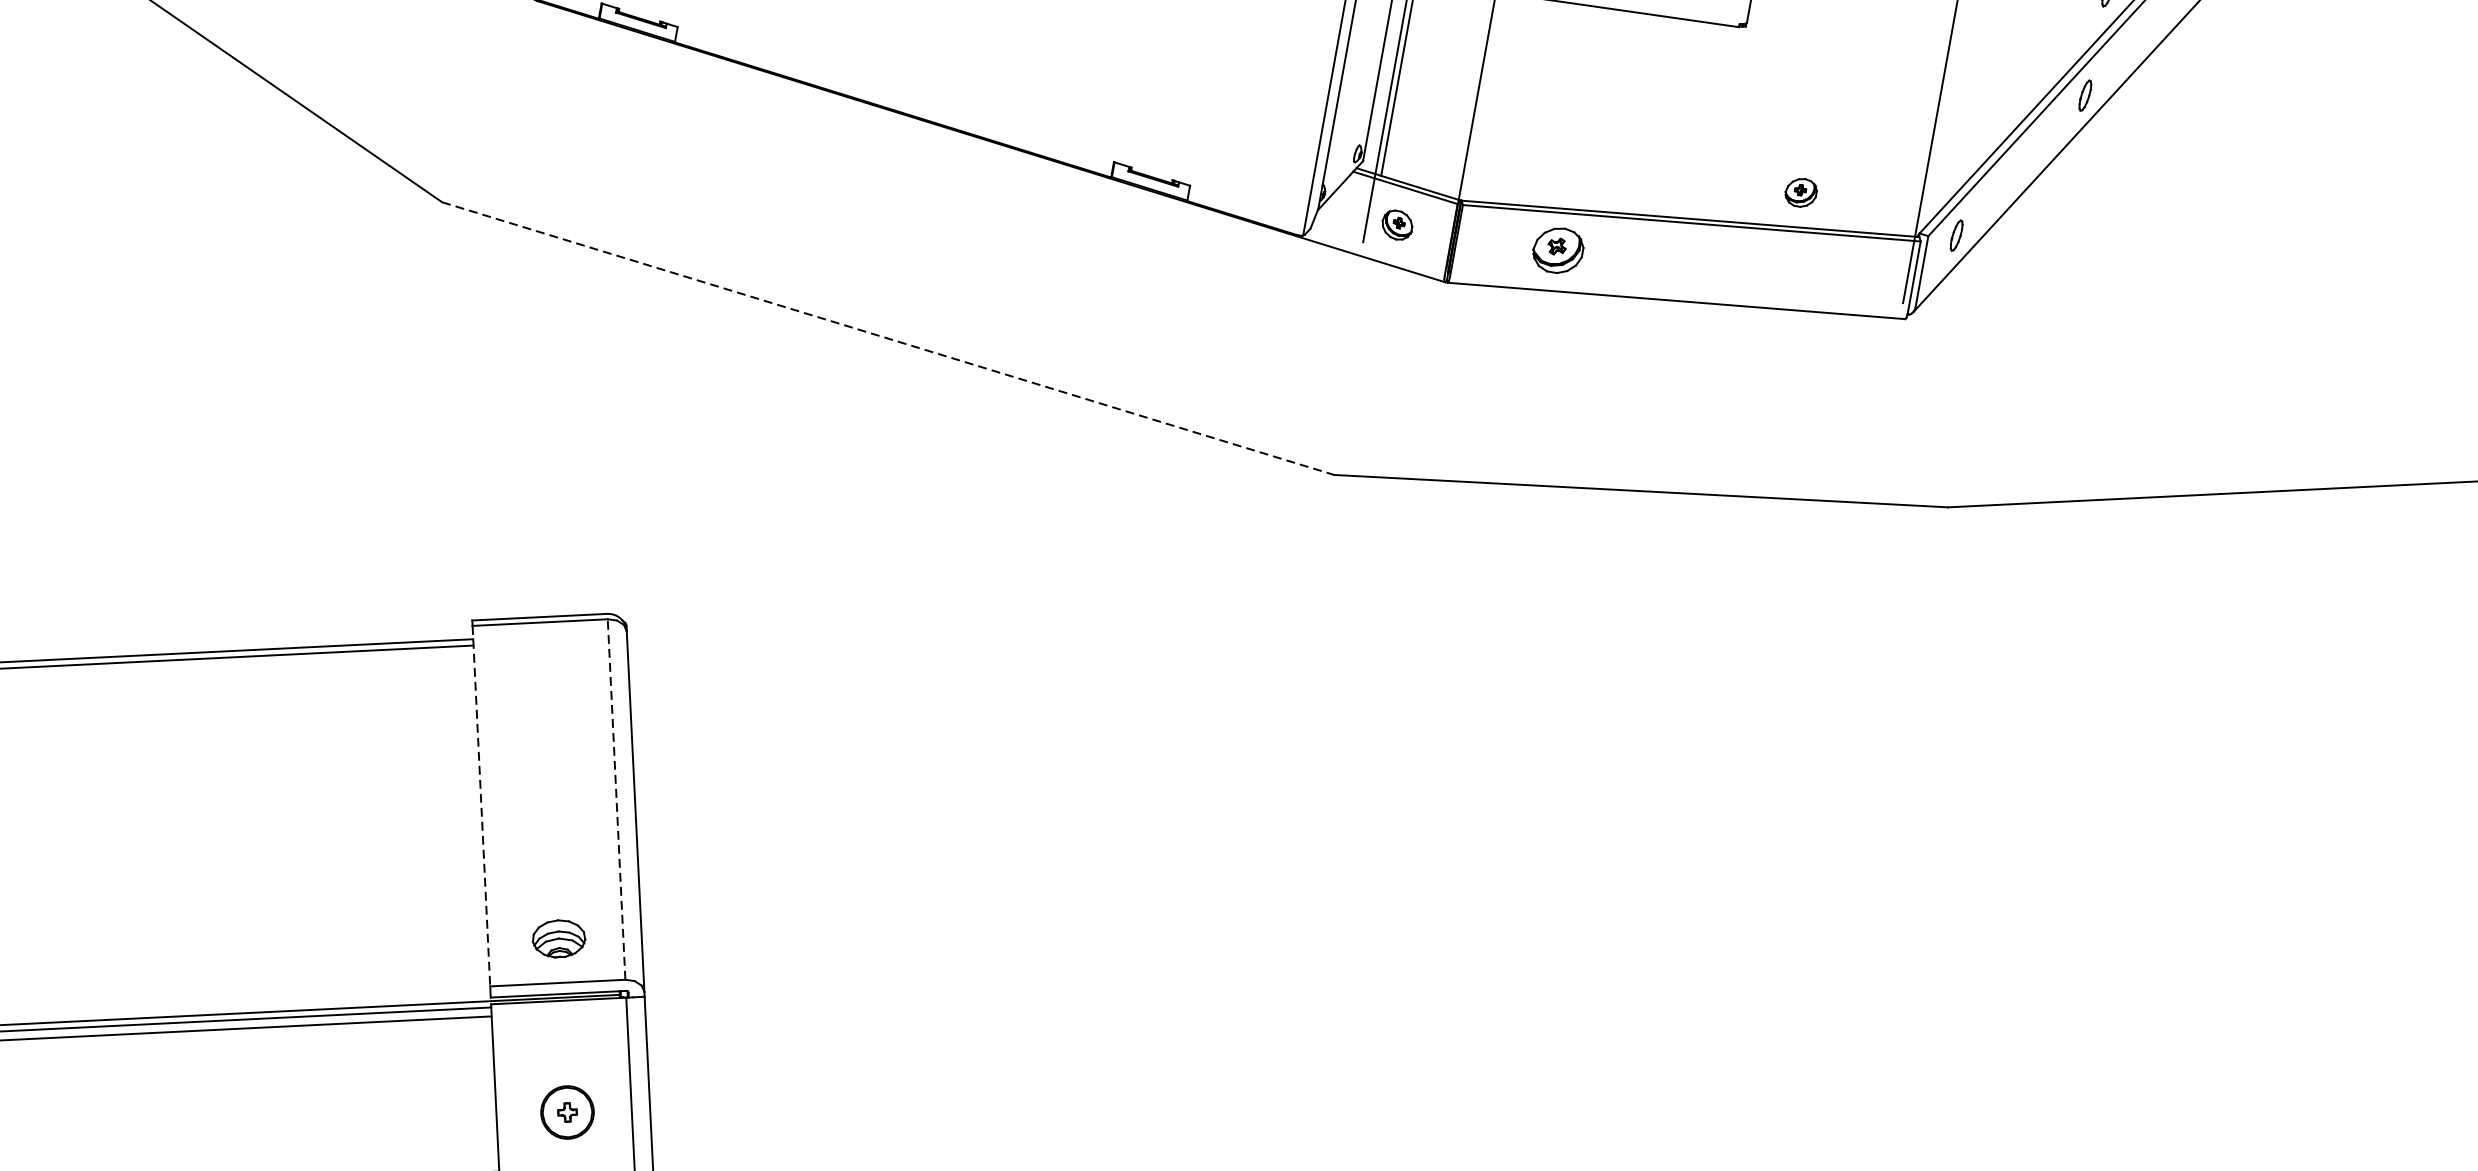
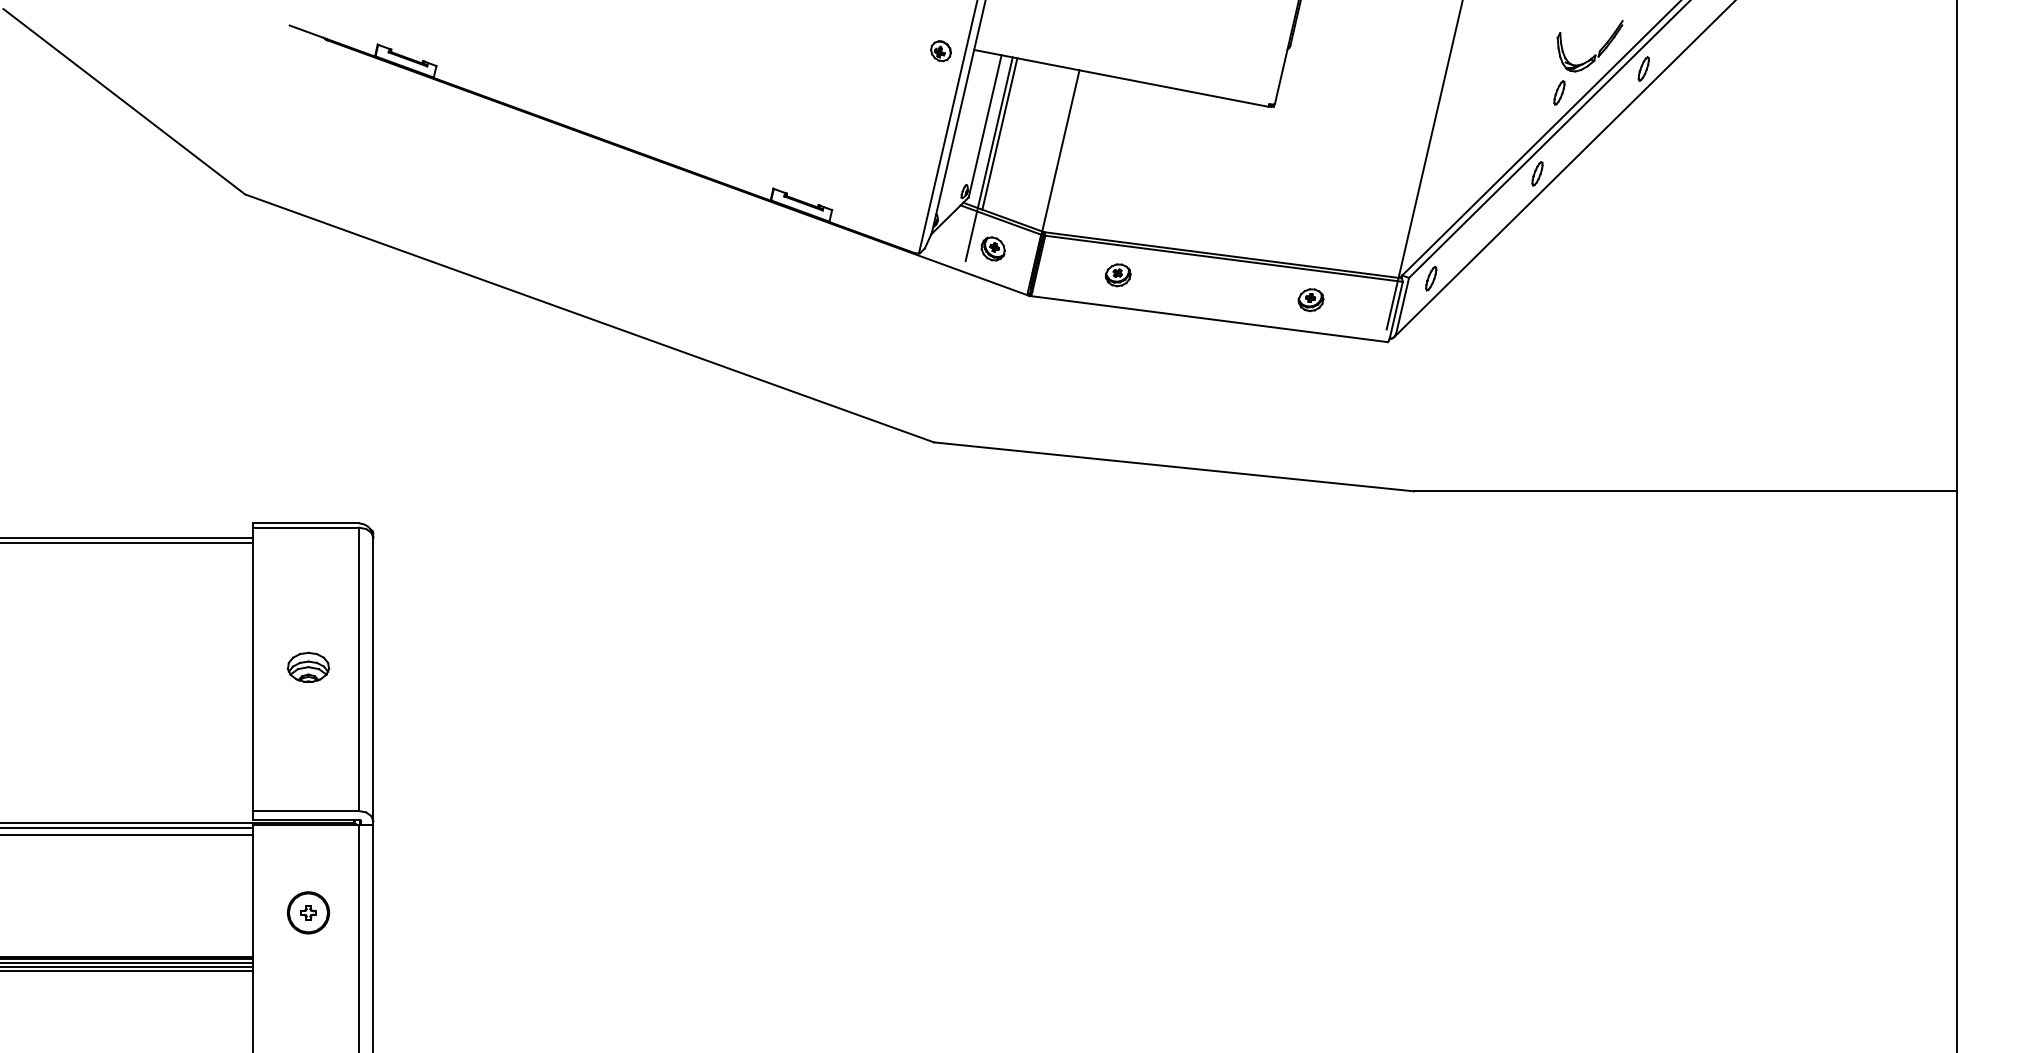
part: (1800, 193) -> (1310, 300), moved
part: (1557, 251) -> (1117, 275), size x0.62
line: (889, 338) -> (590, 318), dashed -> solid
line: (616, 799) -> (358, 669), dashed -> solid
line: (481, 806) -> (252, 669), dashed -> solid
part: (559, 937) -> (308, 666), moved

